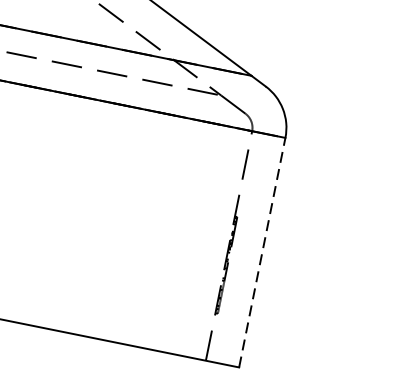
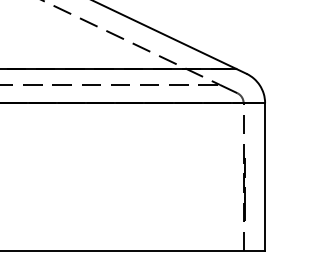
line: (263, 251) -> (265, 176), dashed -> solid

